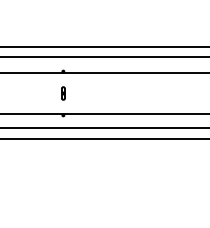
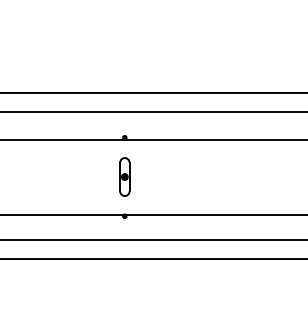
part: (63, 93) -> (125, 176), size x1.67

